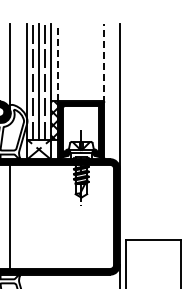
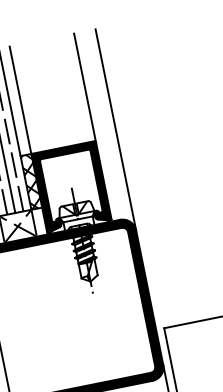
line: (58, 62) -> (20, 99), dashed -> solid
line: (104, 63) -> (85, 88), dashed -> solid

